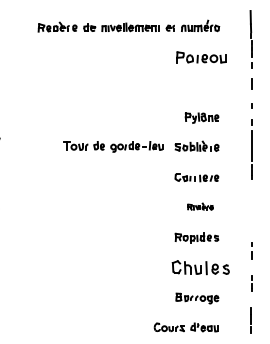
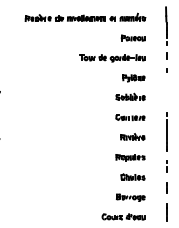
part: (199, 56) -> (132, 37), size x0.71
part: (113, 147) -> (112, 58), moved
line: (251, 148) -> (166, 131), moved
part: (199, 205) -> (132, 136), size x1.43
part: (199, 266) -> (132, 176), size x0.62

